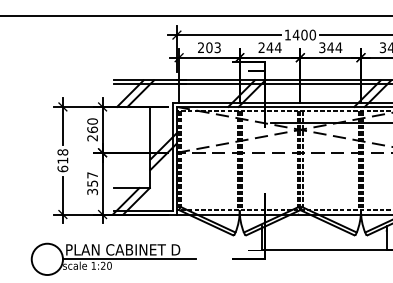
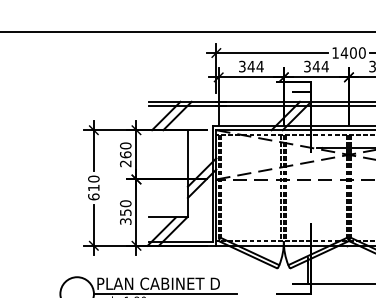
text: (209, 47) -> (251, 66), 203 -> 344
text: (261, 48) -> (307, 67), 244 -> 344
text: (62, 152) -> (93, 179), 618 -> 610
text: (92, 175) -> (125, 203), 357 -> 350

